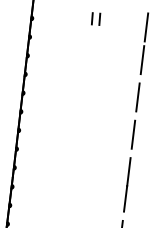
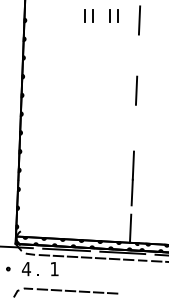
part: (120, 20) -> (113, 15), added
line: (141, 60) -> (137, 53), removed
line: (132, 135) -> (134, 128), removed

